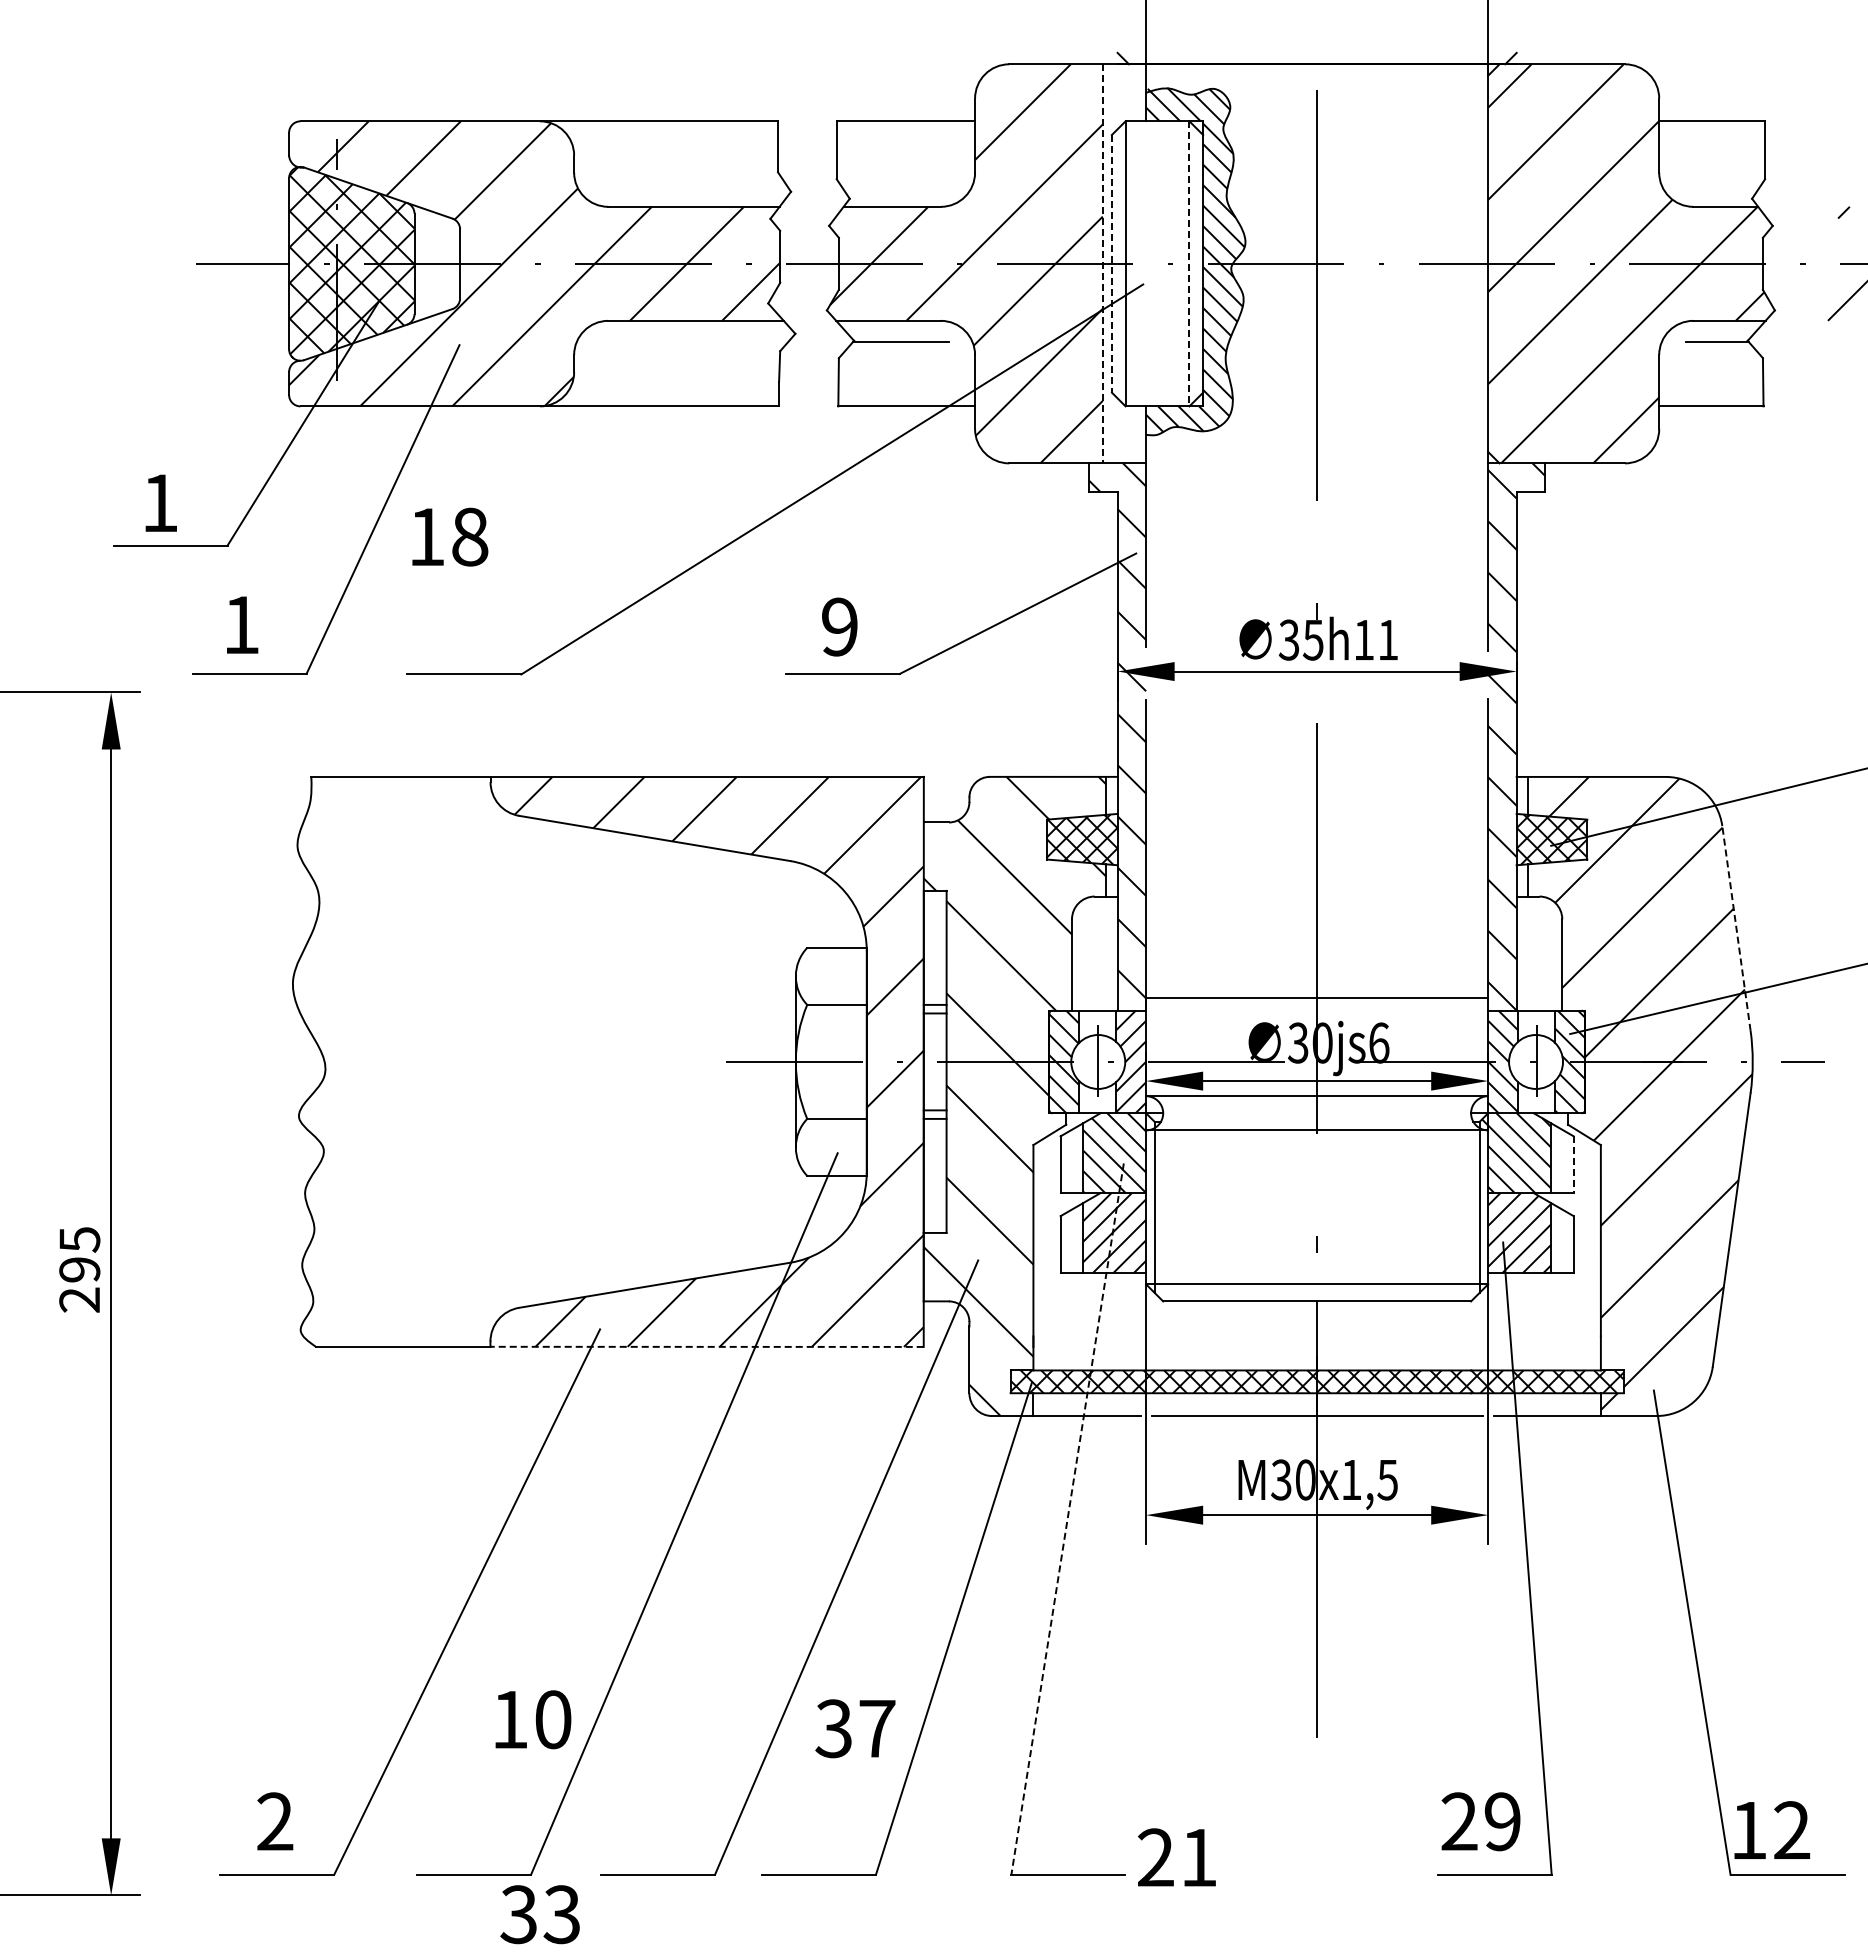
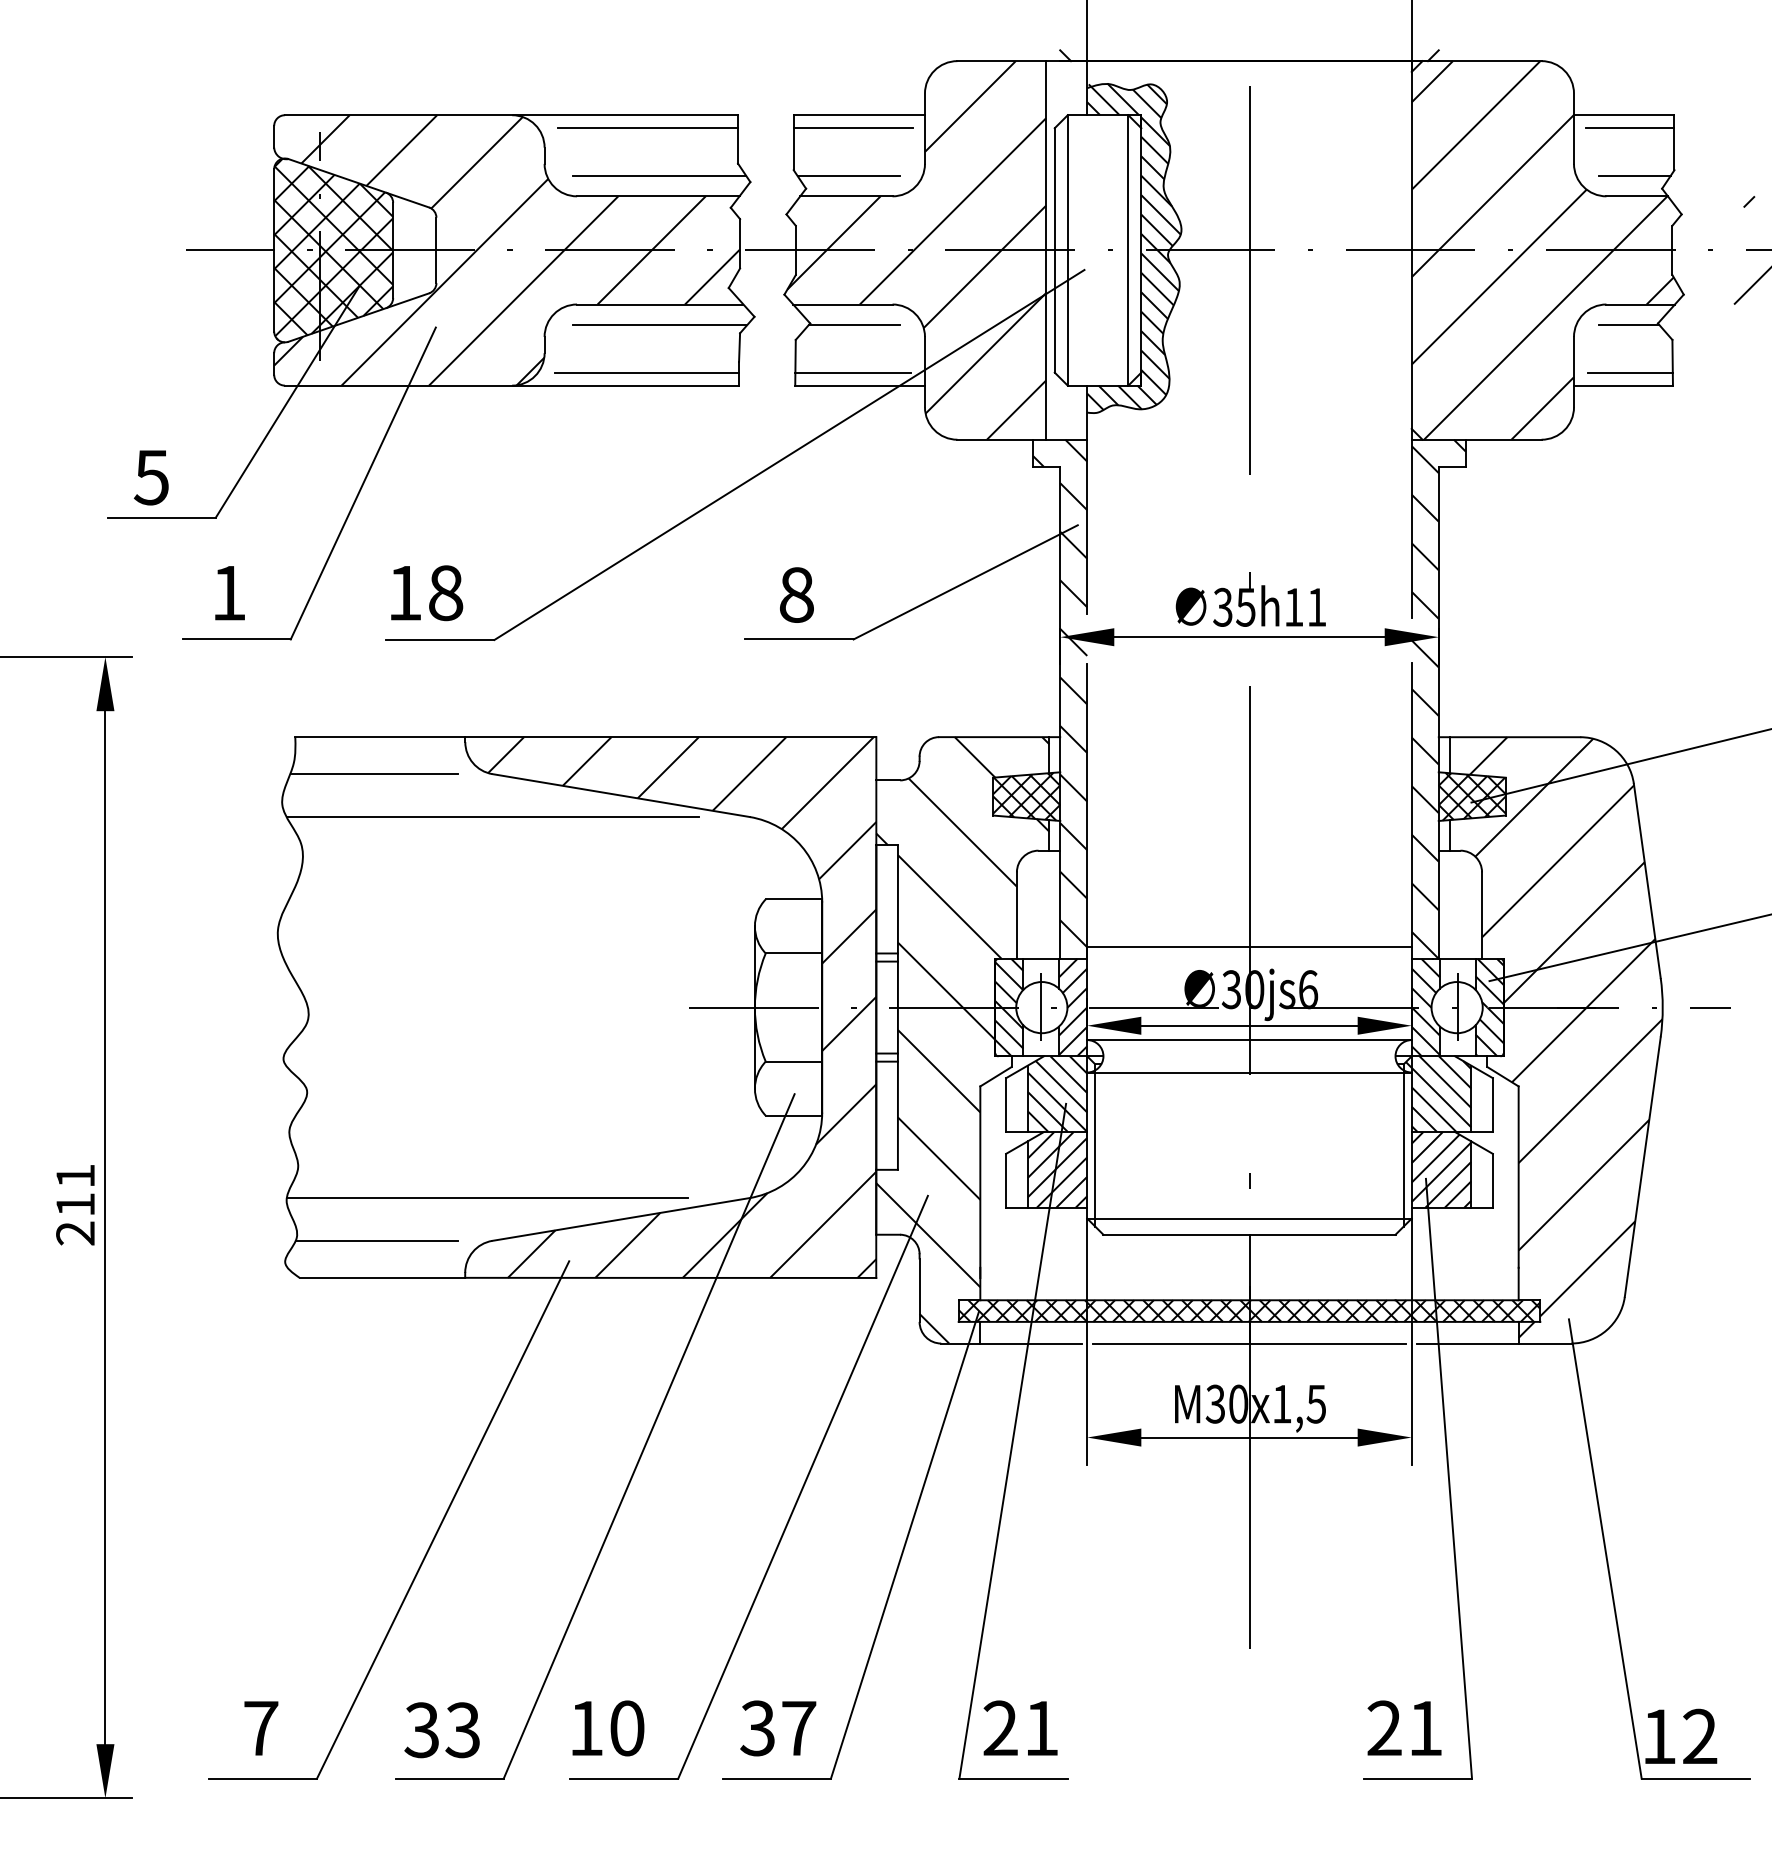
line: (683, 135) -> (648, 128), added
line: (899, 135) -> (853, 128), added
line: (1718, 135) -> (1630, 128), added
line: (695, 185) -> (659, 176), added
line: (894, 185) -> (848, 176), added
line: (1723, 185) -> (1634, 176), added
line: (1102, 263) -> (1045, 250), dashed -> solid
line: (1111, 263) -> (1054, 250), dashed -> solid
line: (1189, 263) -> (1128, 250), dashed -> solid
line: (695, 342) -> (659, 325), added
line: (682, 392) -> (647, 372), added
line: (899, 392) -> (853, 372), added
line: (1718, 392) -> (1630, 372), added
text: (159, 503) -> (151, 477), 1 -> 5
text: (450, 536) -> (427, 592), moved
text: (840, 626) -> (797, 594), 9 -> 8
line: (394, 815) -> (374, 773), added
line: (519, 861) -> (492, 817), added
line: (1736, 928) -> (1647, 880), dashed -> solid
line: (1573, 1165) -> (1492, 1105), dashed -> solid
text: (79, 1254) -> (75, 1190), 295 -> 211
line: (513, 1262) -> (487, 1197), added
line: (396, 1307) -> (376, 1240), added
line: (707, 1346) -> (671, 1277), dashed -> solid
line: (1067, 1519) -> (1012, 1441), dashed -> solid
text: (533, 1719) -> (608, 1728), moved
text: (855, 1728) -> (778, 1728), moved
text: (275, 1821) -> (261, 1728), 2 -> 7
text: (1502, 1821) -> (1425, 1728), 29 -> 21
text: (1176, 1857) -> (1020, 1728), moved
text: (539, 1914) -> (441, 1730), moved

